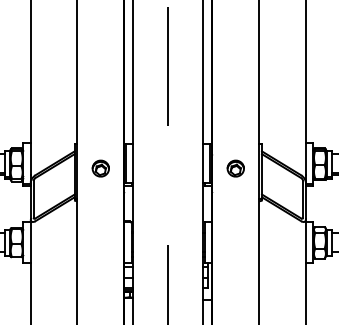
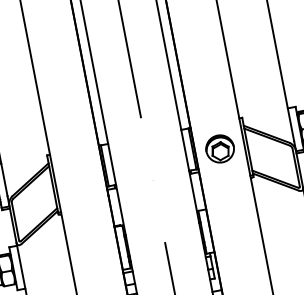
part: (100, 168) -> (78, 175), removed
part: (235, 168) -> (219, 148), size x1.6

